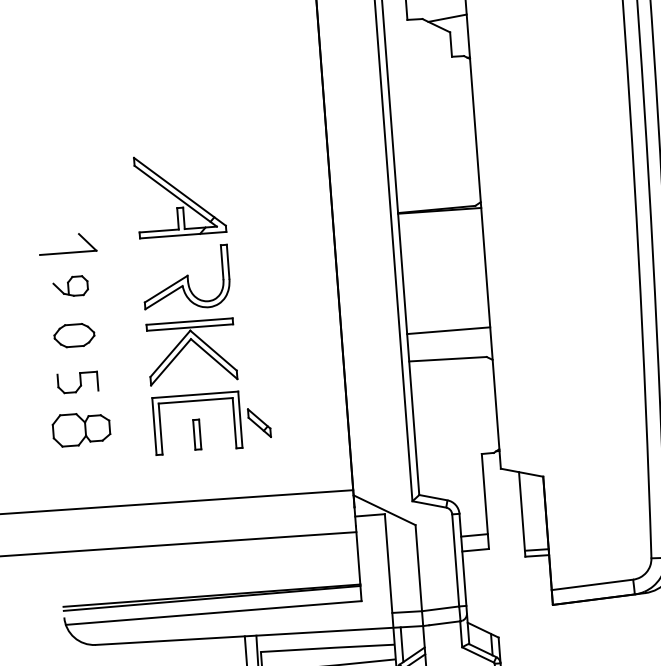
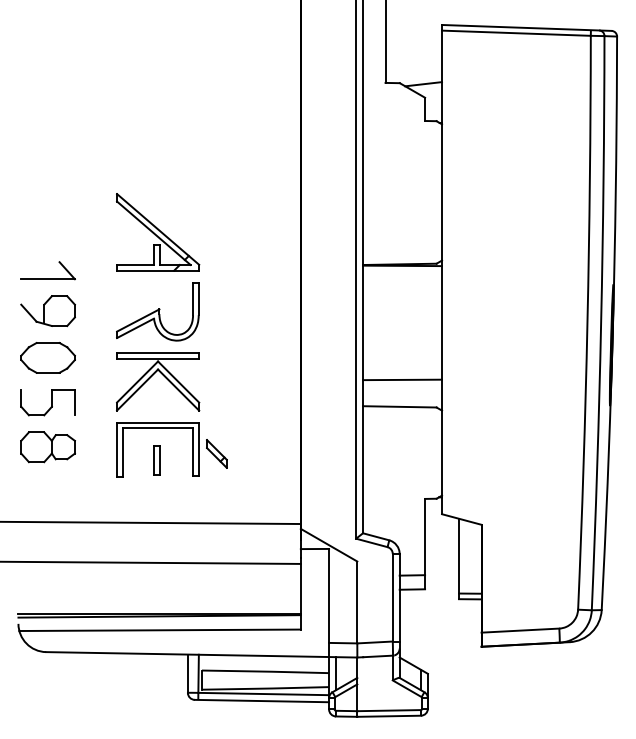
part: (70, 286) -> (47, 311), size x1.67
part: (73, 335) -> (47, 357), size x1.43
part: (77, 382) -> (47, 402), size x1.43

